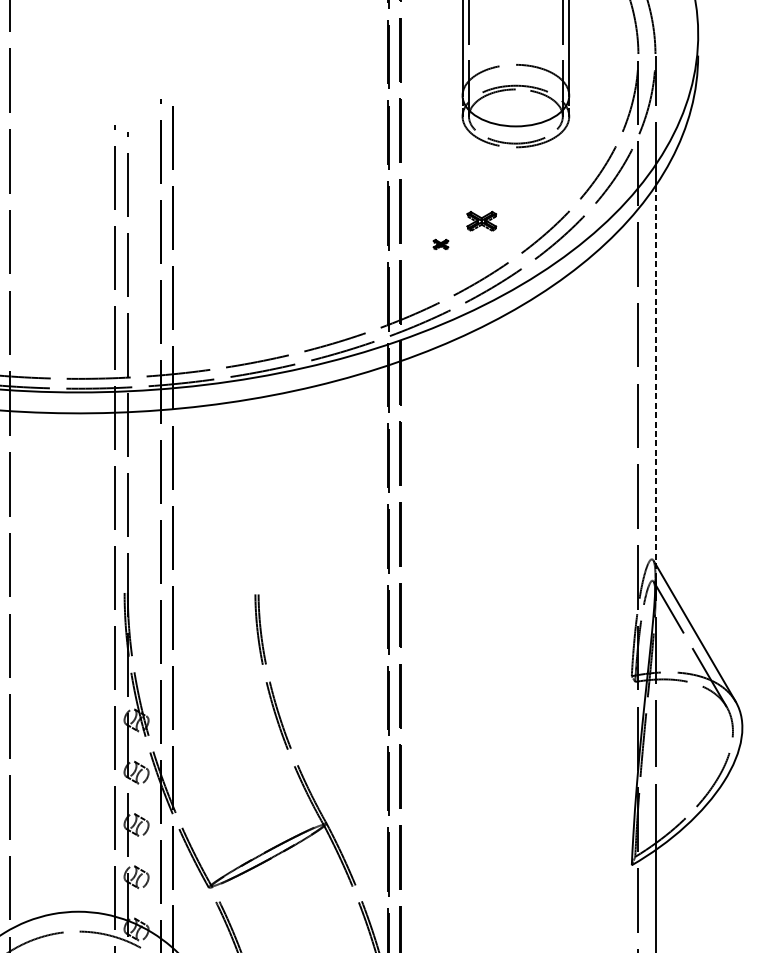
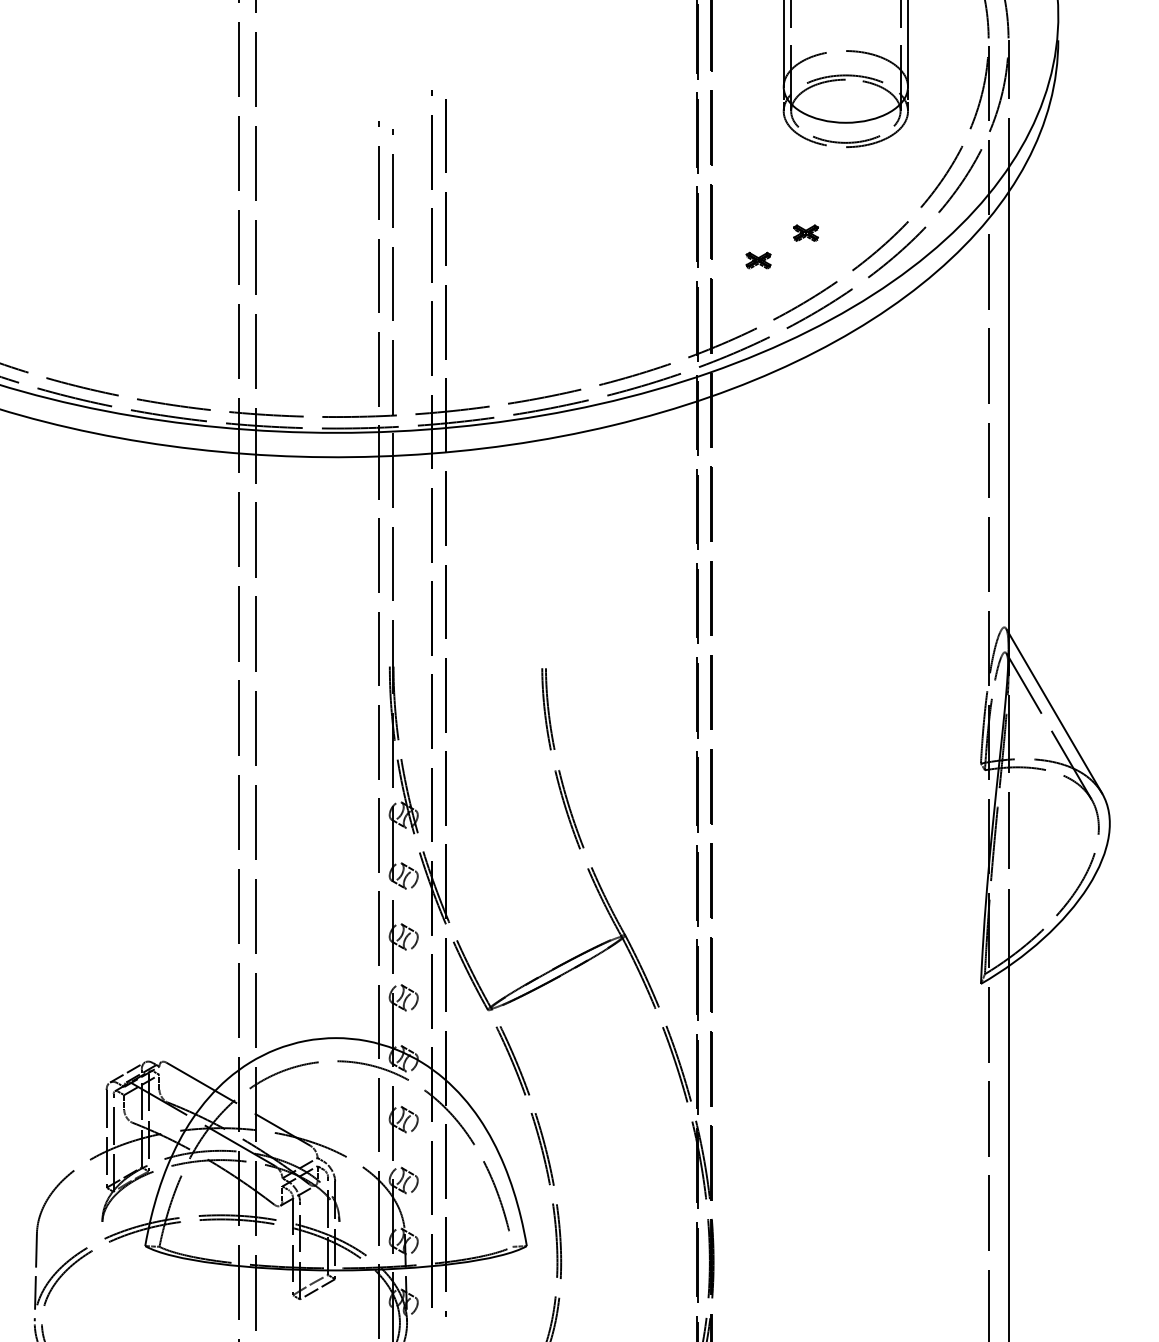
part: (481, 220) -> (805, 232), size x0.71
part: (440, 244) -> (758, 260), size x1.43
line: (655, 382) -> (1008, 421), dashed -> solid

